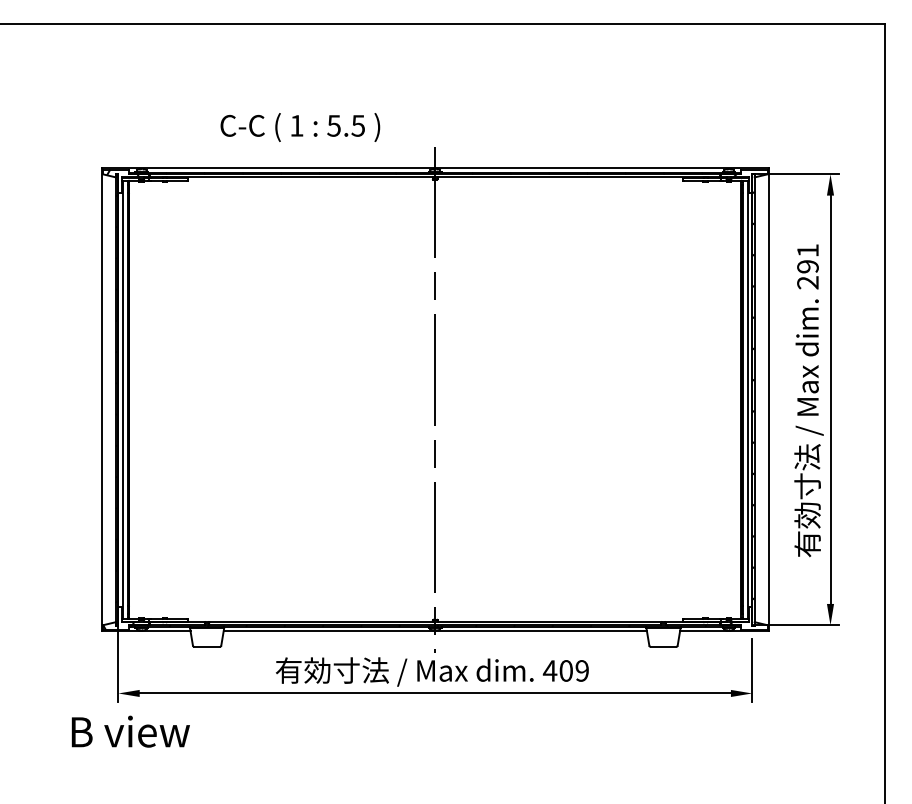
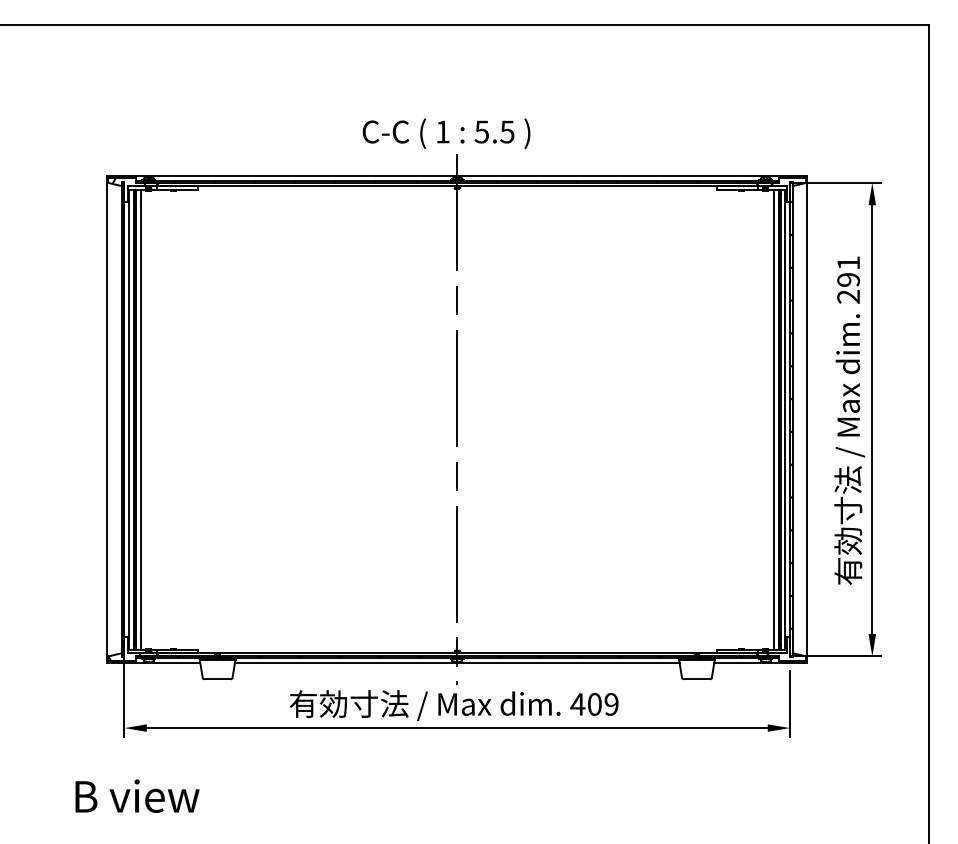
text: (300, 127) -> (446, 133), moved
line: (133, 399) -> (140, 419), added
line: (736, 399) -> (773, 419), added
text: (130, 730) -> (137, 795), moved

